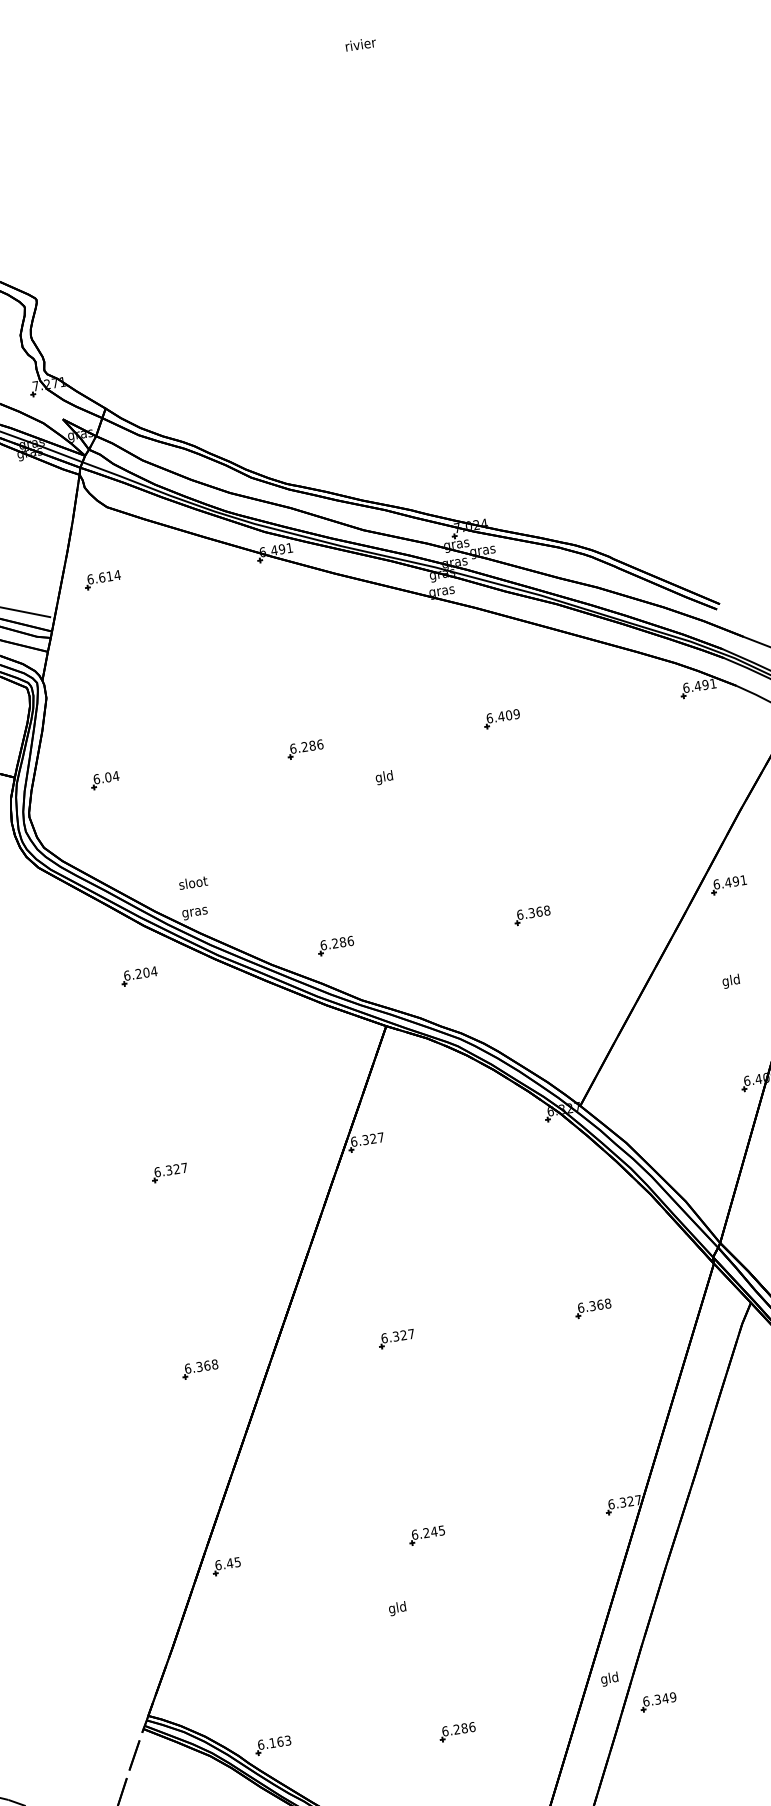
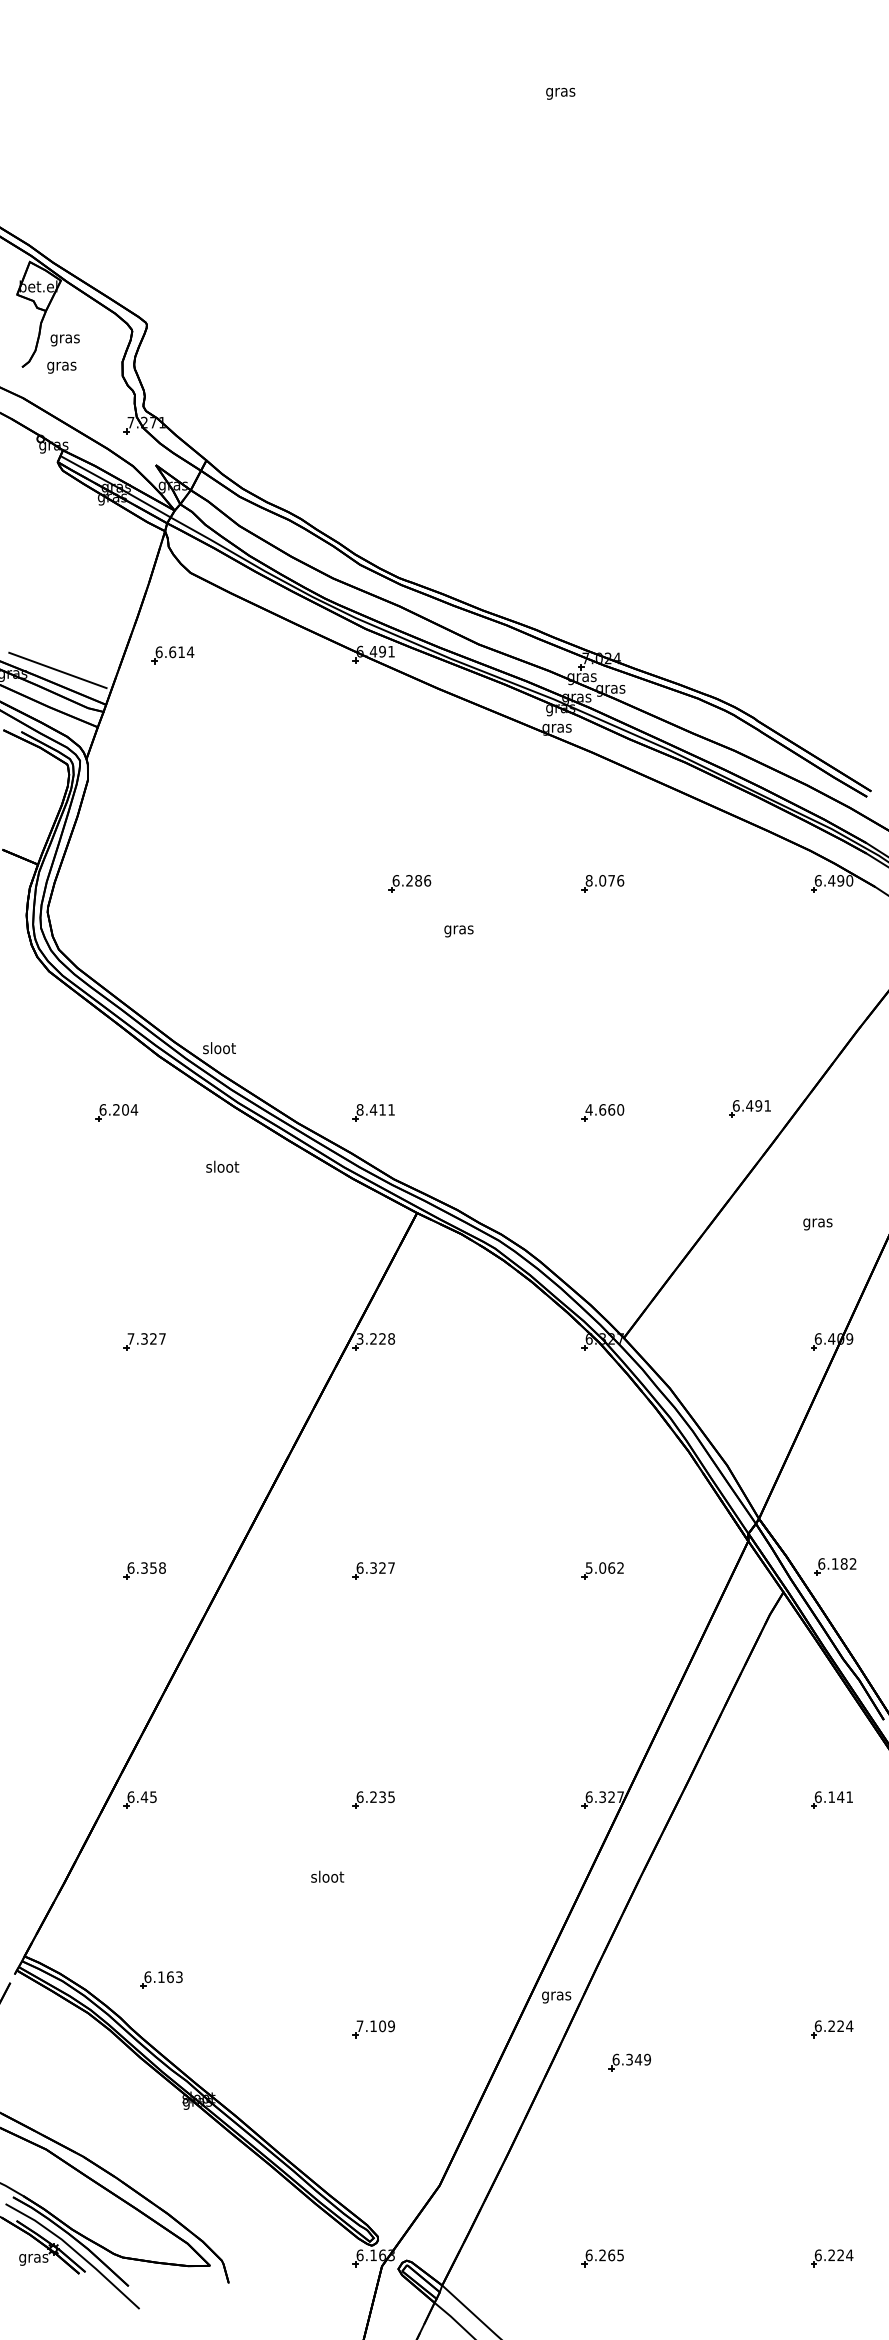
text: (360, 45) -> (560, 91), rivier -> gras
text: (713, 683) -> (849, 880), 6.491 -> 6.490
text: (502, 716) -> (604, 880), 6.409 -> 8.076
part: (305, 749) -> (409, 883), moved
text: (384, 777) -> (458, 929), gld -> gras
part: (105, 780) -> (140, 883), removed
text: (193, 882) -> (222, 1166), moved
part: (728, 884) -> (749, 1108), moved
text: (195, 912) -> (219, 1049), gras -> sloot
text: (533, 912) -> (604, 1109), 6.368 -> 4.660
text: (336, 942) -> (375, 1109), 6.286 -> 8.411
part: (139, 976) -> (116, 1112), moved
text: (730, 981) -> (817, 1222), gld -> gras
text: (367, 1139) -> (375, 1338), 6.327 -> 3.228
text: (157, 1171) -> (130, 1338), 6.327 -> 7.327
text: (594, 1305) -> (604, 1567), 6.368 -> 5.062
text: (207, 1365) -> (153, 1567), 6.368 -> 6.358
text: (434, 1532) -> (382, 1797), 6.245 -> 6.235
text: (397, 1608) -> (327, 1877), gld -> sloot
text: (609, 1678) -> (556, 1995), gld -> gras
part: (658, 1702) -> (629, 2062), moved
text: (458, 1729) -> (375, 2026), 6.286 -> 7.109
part: (273, 1745) -> (161, 1979), moved

